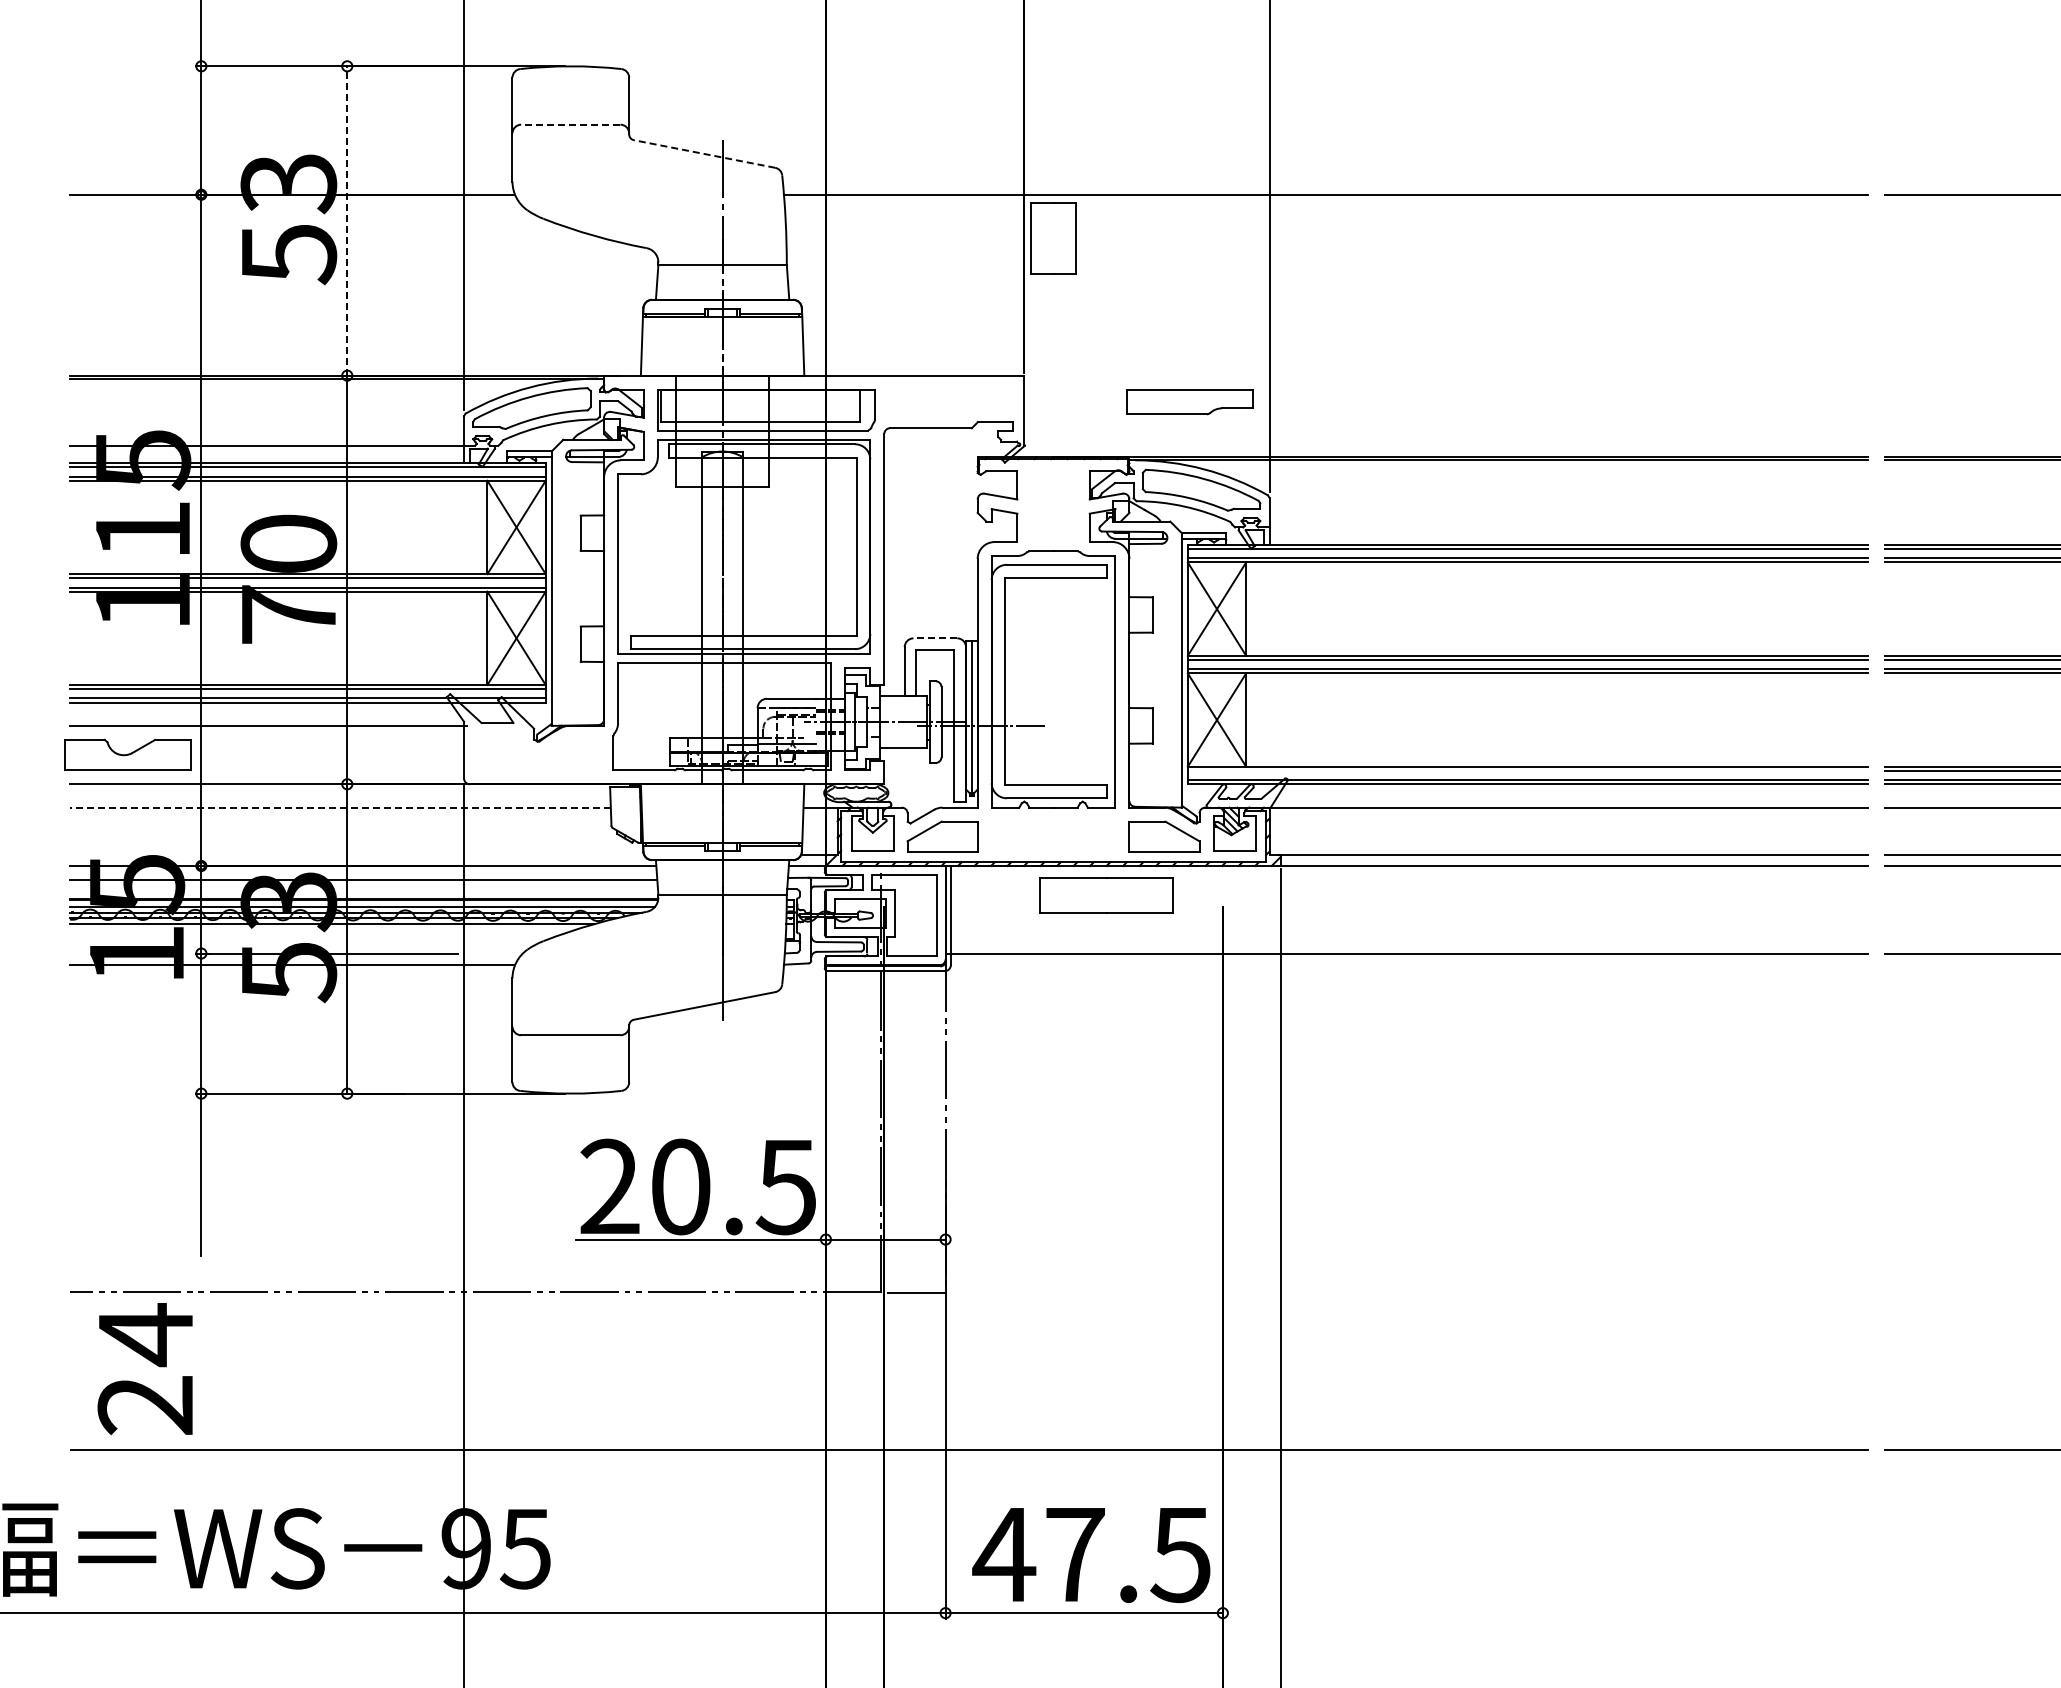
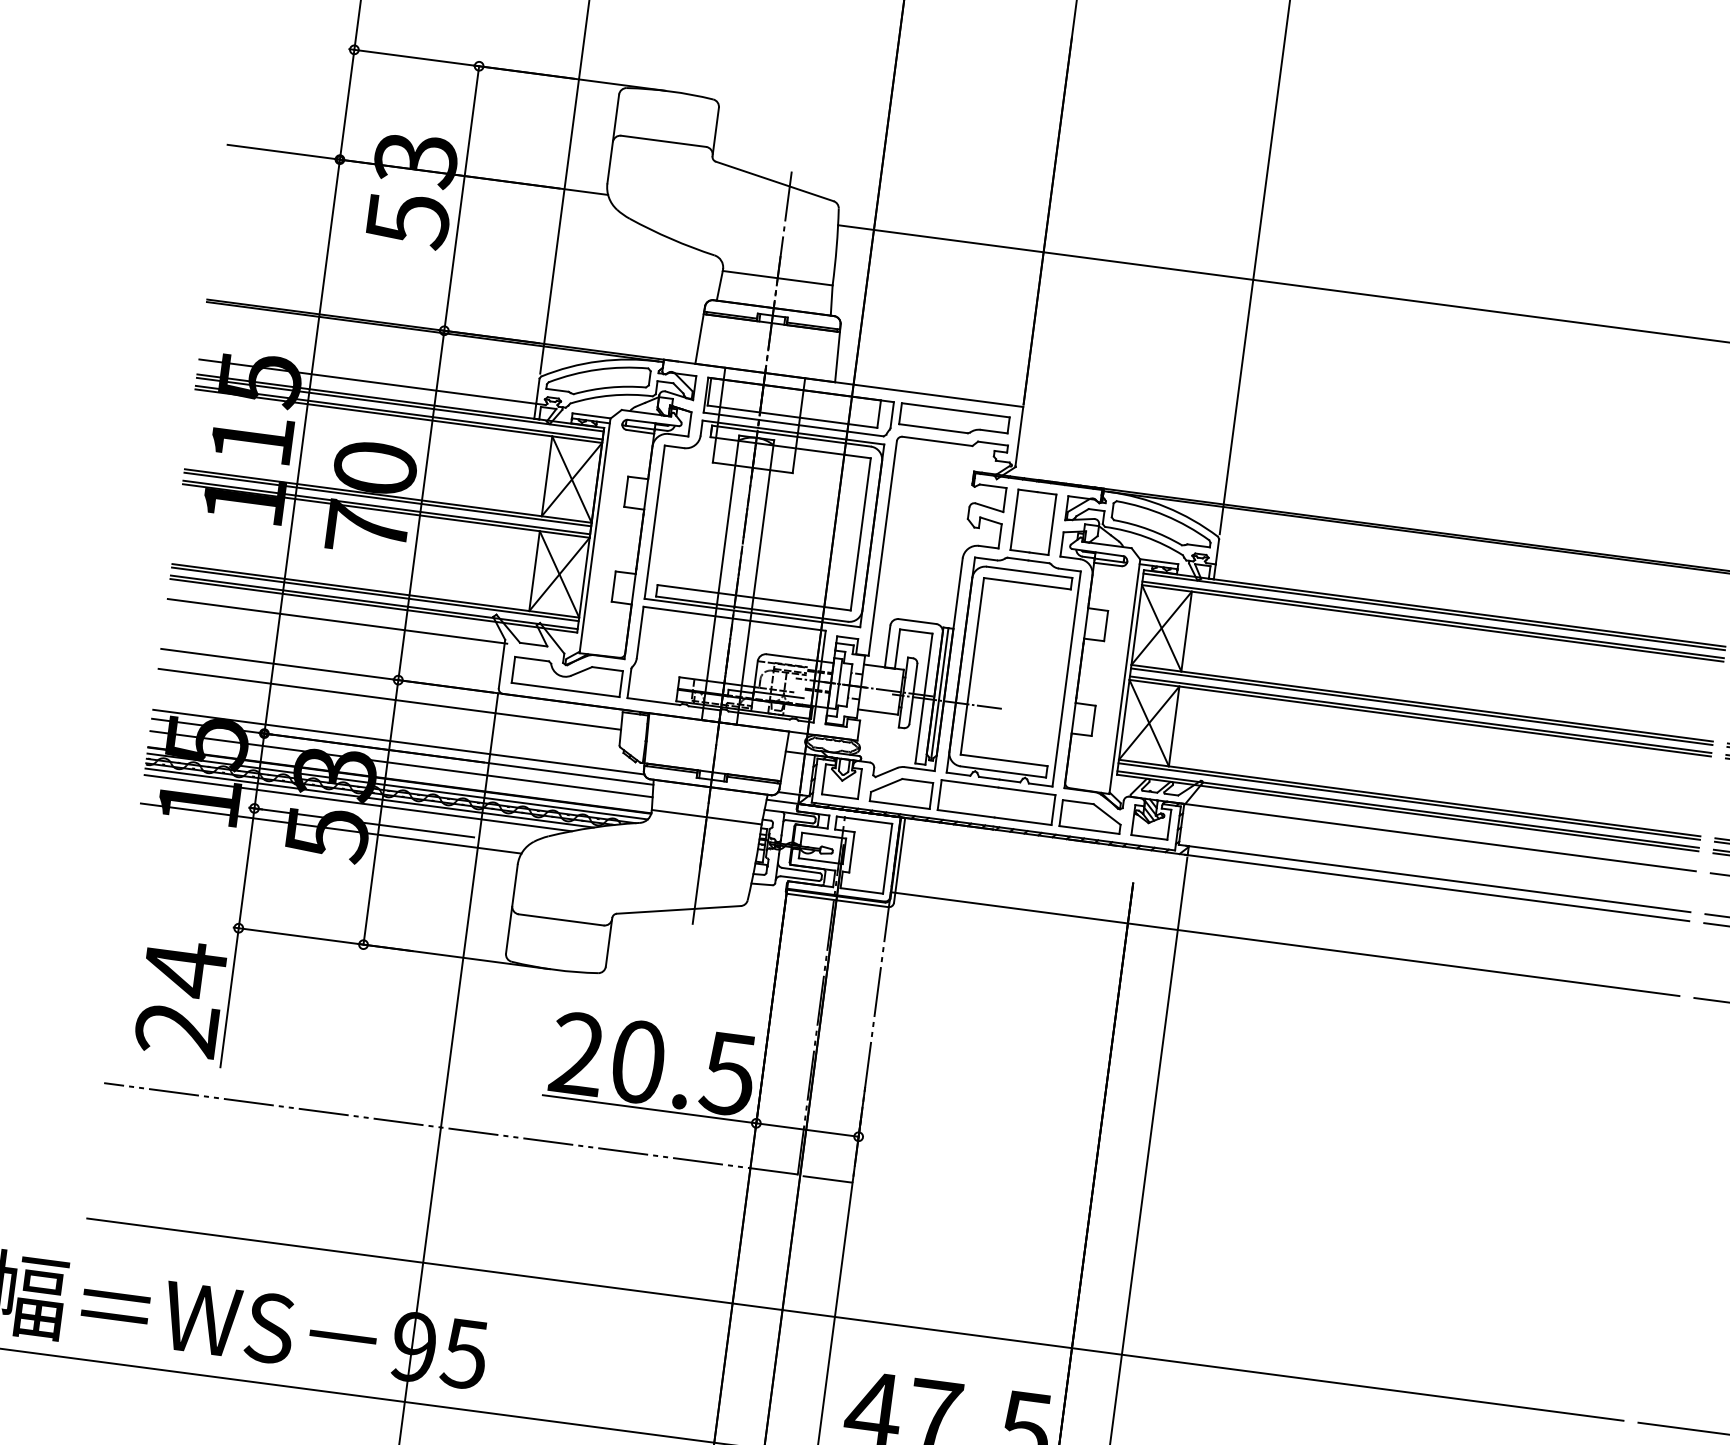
line: (570, 124) -> (663, 141), dashed -> solid
line: (704, 154) -> (774, 181), dashed -> solid
line: (347, 221) -> (461, 198), dashed -> solid
part: (1053, 238) -> (1033, 522), moved
part: (1189, 402) -> (953, 421), moved
line: (935, 638) -> (917, 621), dashed -> solid
part: (127, 754) -> (566, 676), moved
line: (1527, 770) -> (1409, 801), added
line: (339, 807) -> (389, 699), dashed -> solid
line: (357, 855) -> (399, 742), added
part: (1106, 895) -> (996, 802), moved
line: (319, 931) -> (358, 802), added
text: (144, 1368) -> (180, 997), moved

